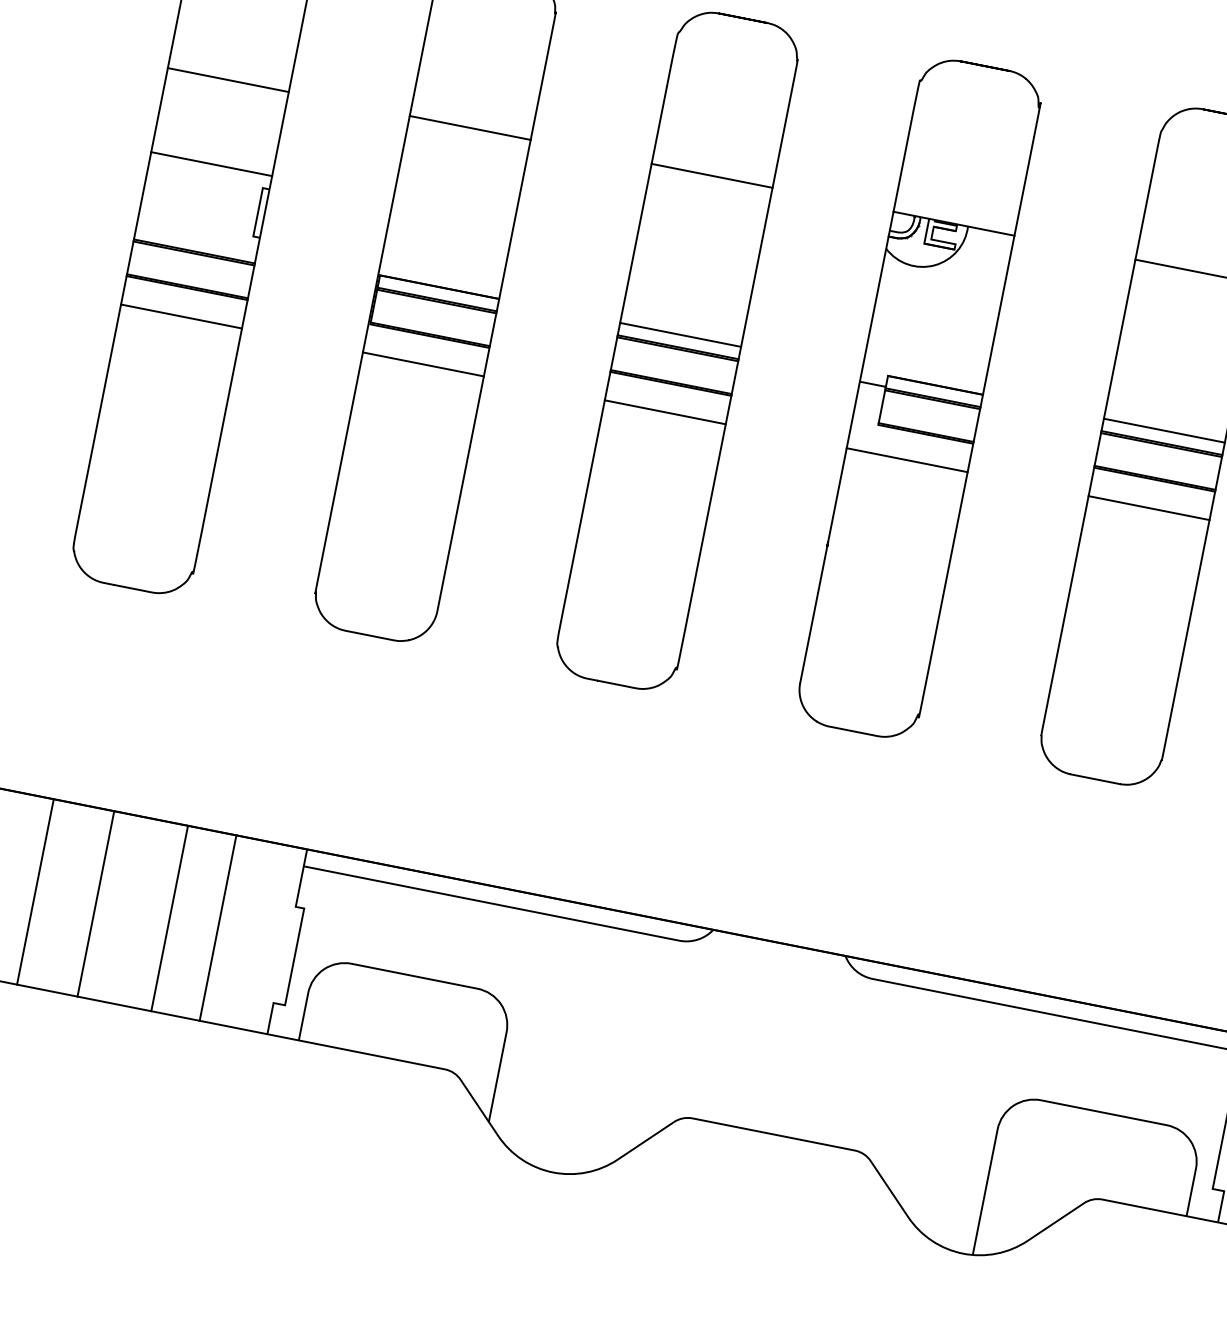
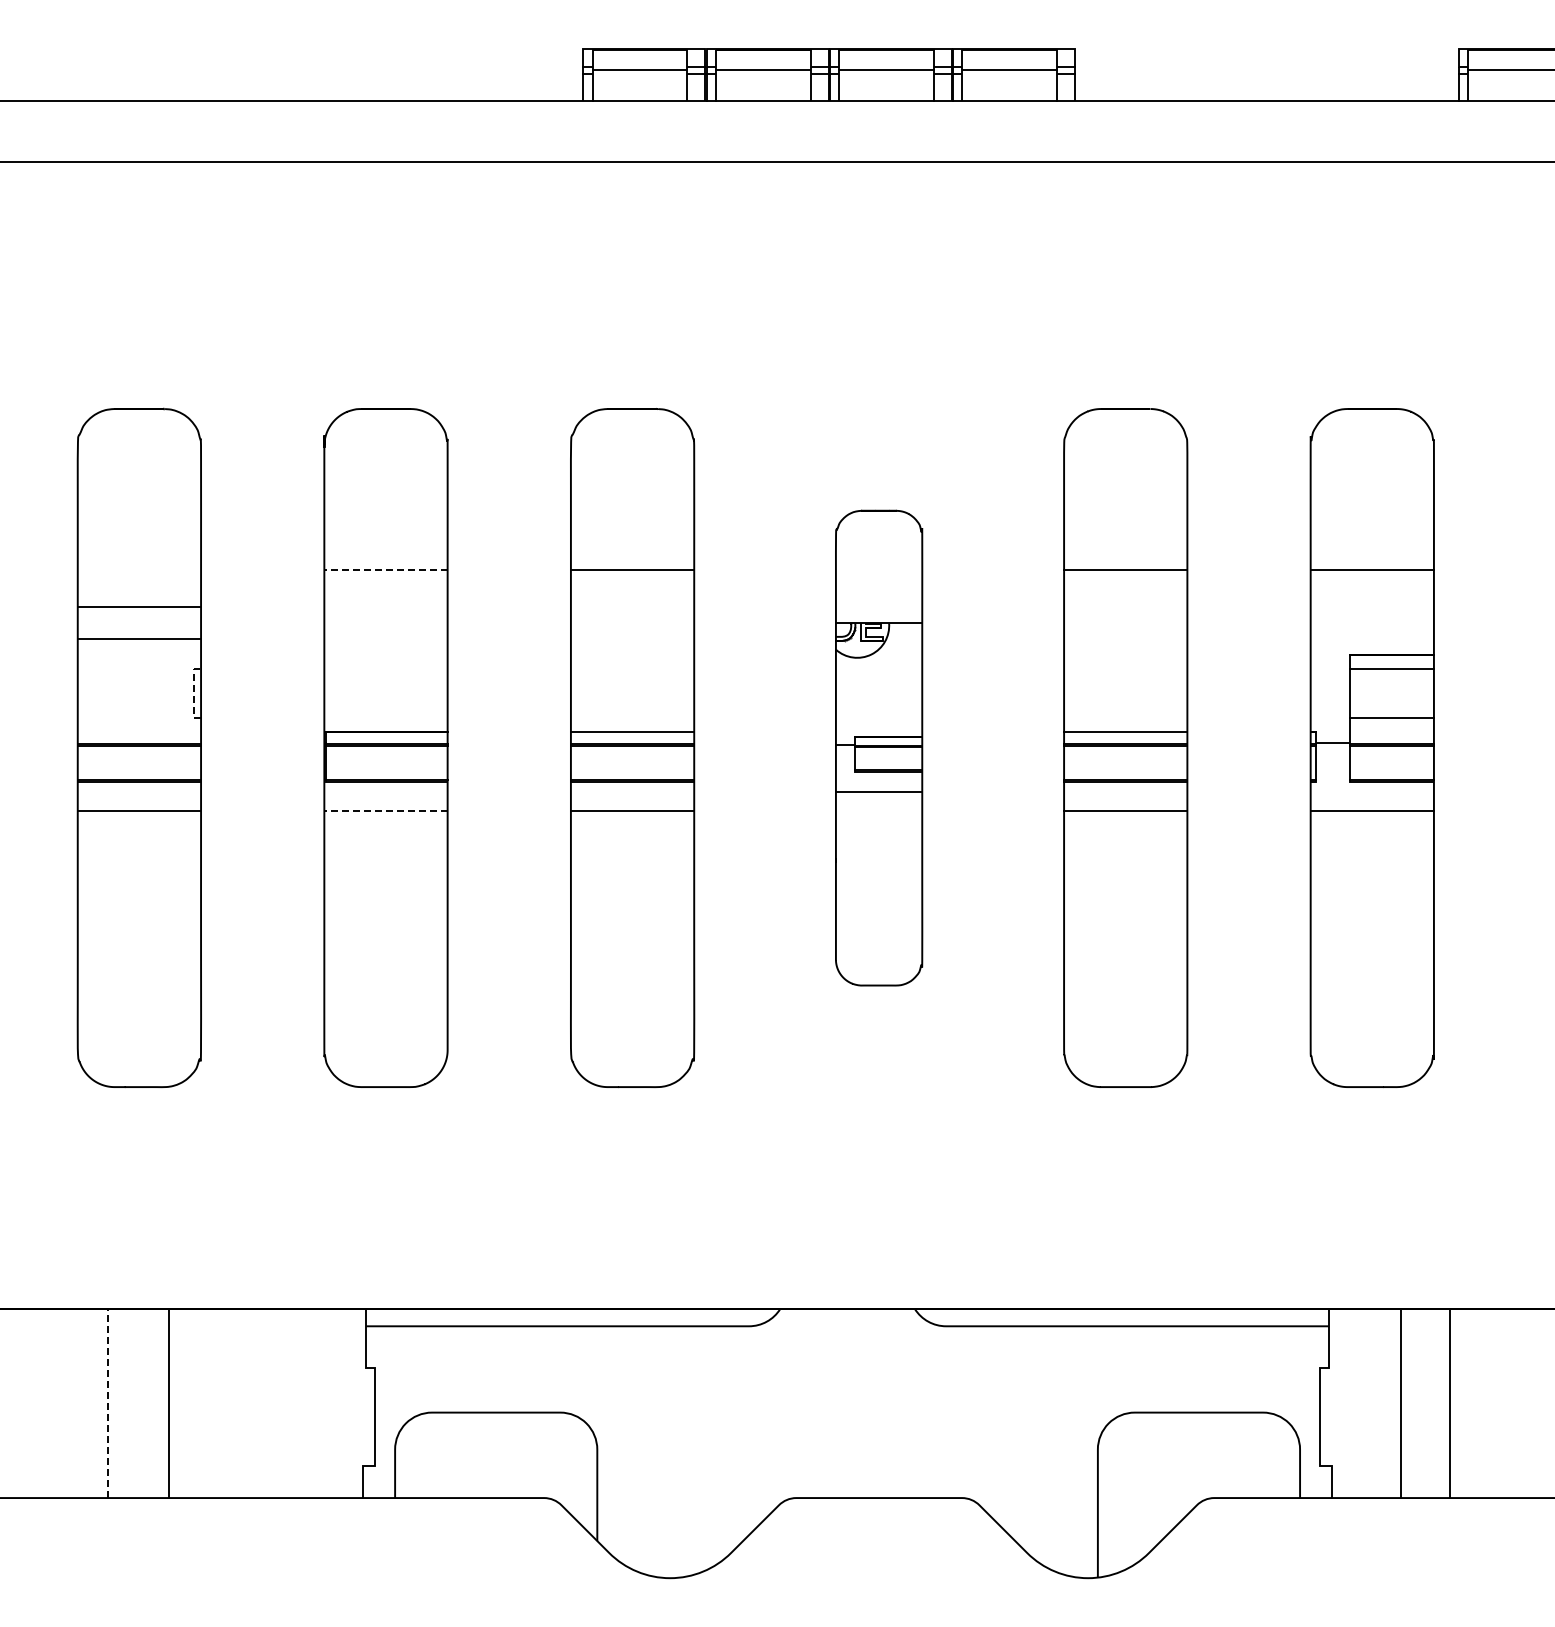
line: (228, 79) -> (139, 638), moved
line: (469, 127) -> (385, 569), solid -> dashed
line: (211, 164) -> (139, 607), moved
line: (258, 212) -> (194, 693), solid -> dashed
line: (422, 364) -> (385, 810), solid -> dashed
part: (918, 399) -> (878, 748), size x0.7
line: (35, 891) -> (107, 1403), solid -> dashed
line: (169, 918) -> (244, 1403), removed
line: (218, 928) -> (294, 1403), removed

